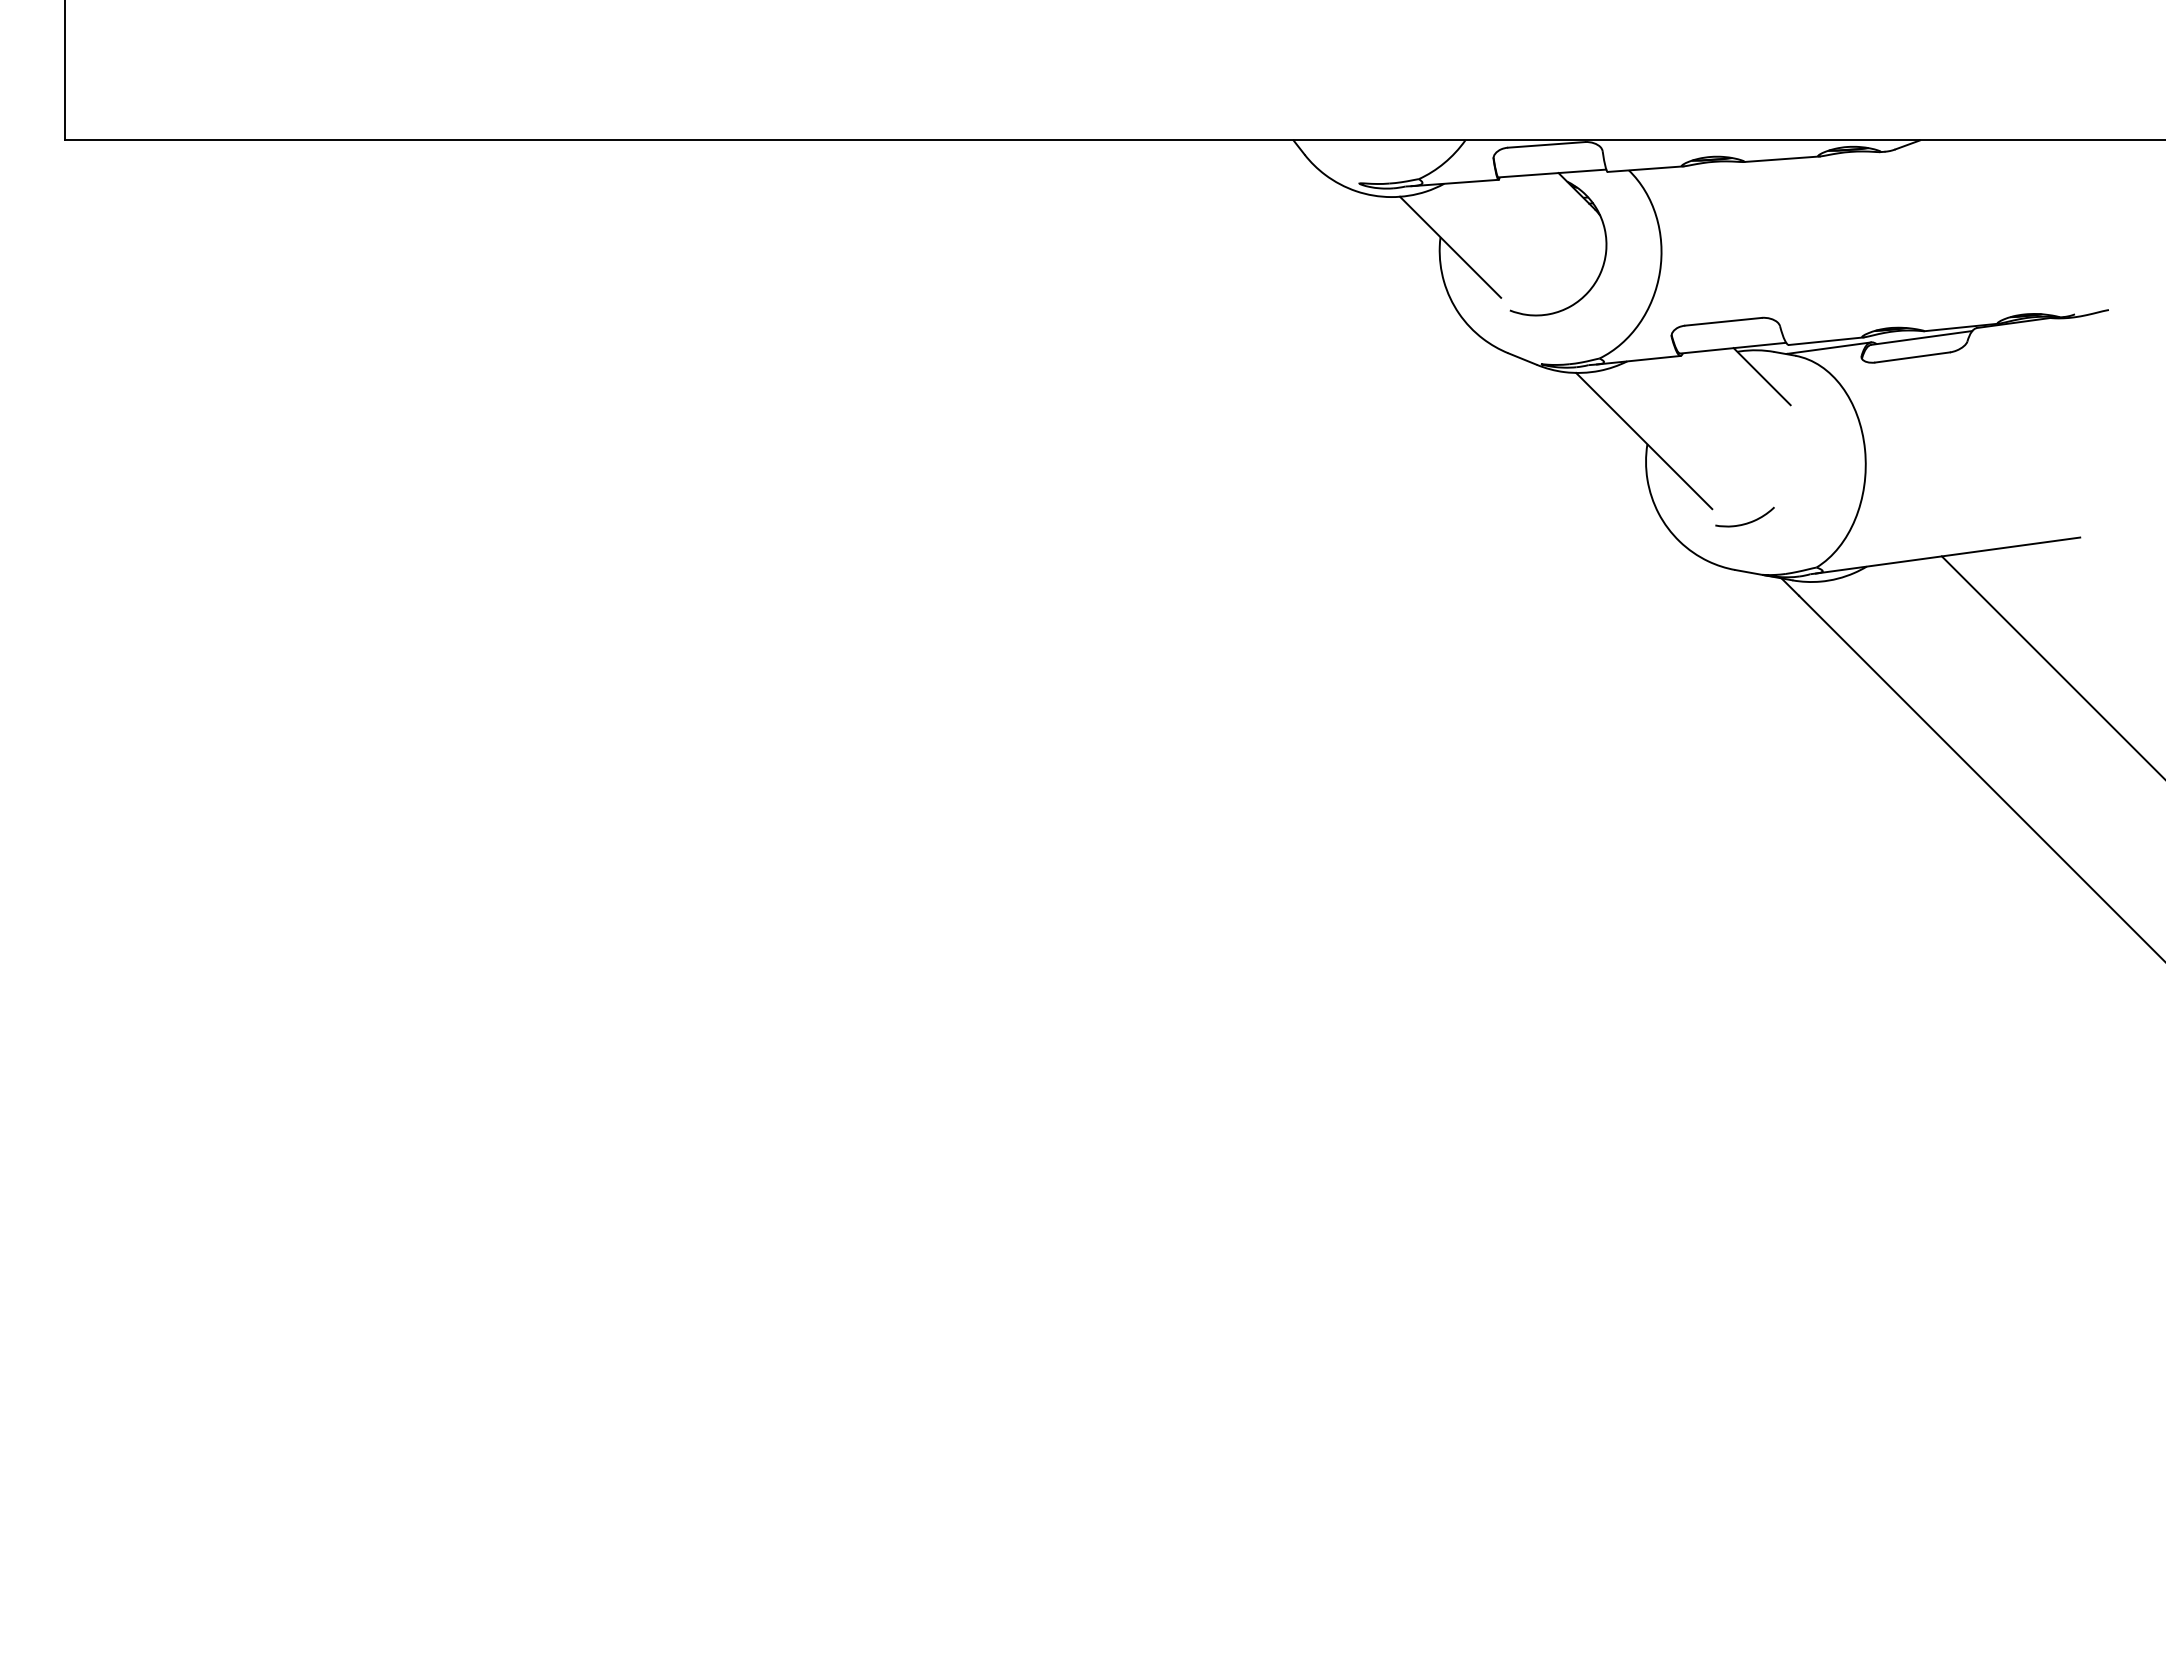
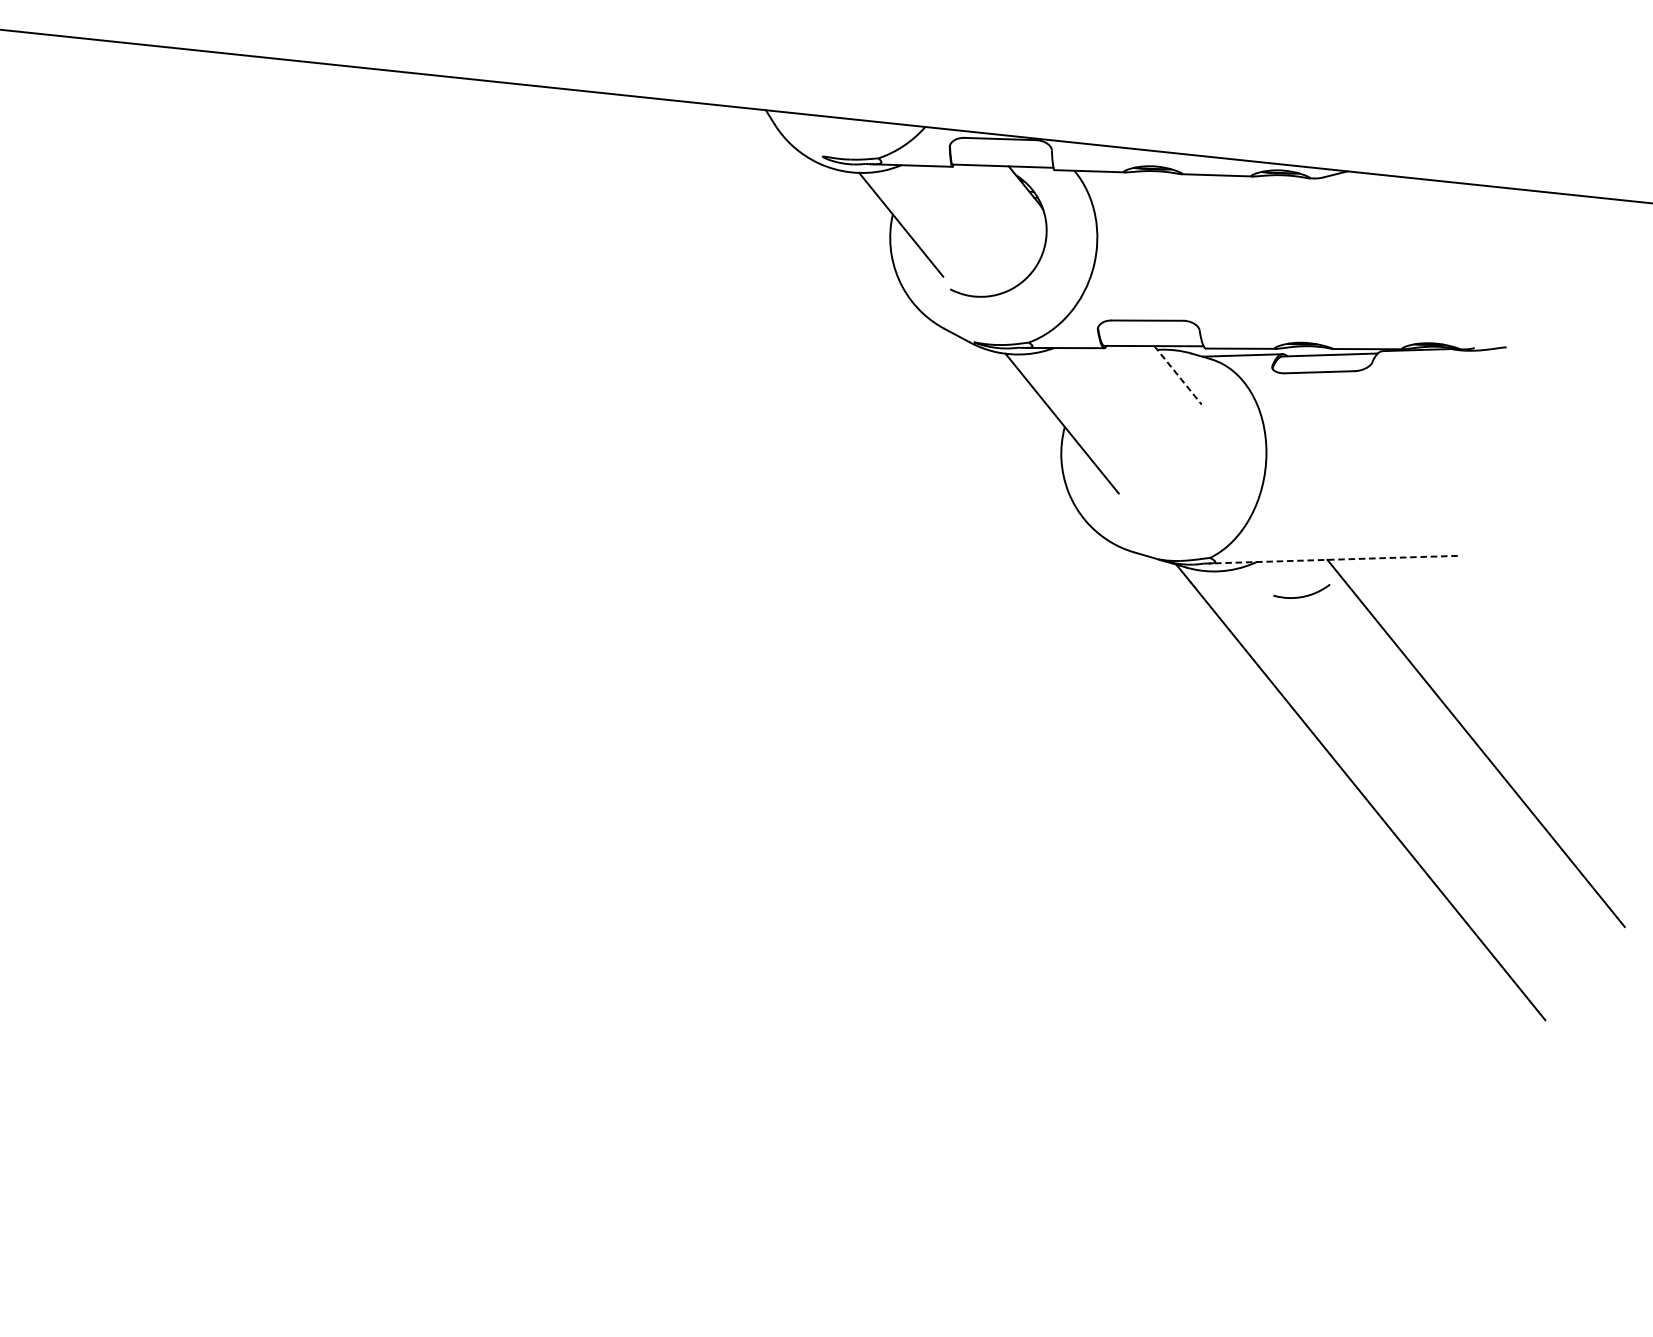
line: (1762, 377) -> (1178, 376), solid -> dashed
curve: (1746, 522) -> (1302, 595), moved
line: (1947, 555) -> (1332, 559), solid -> dashed

